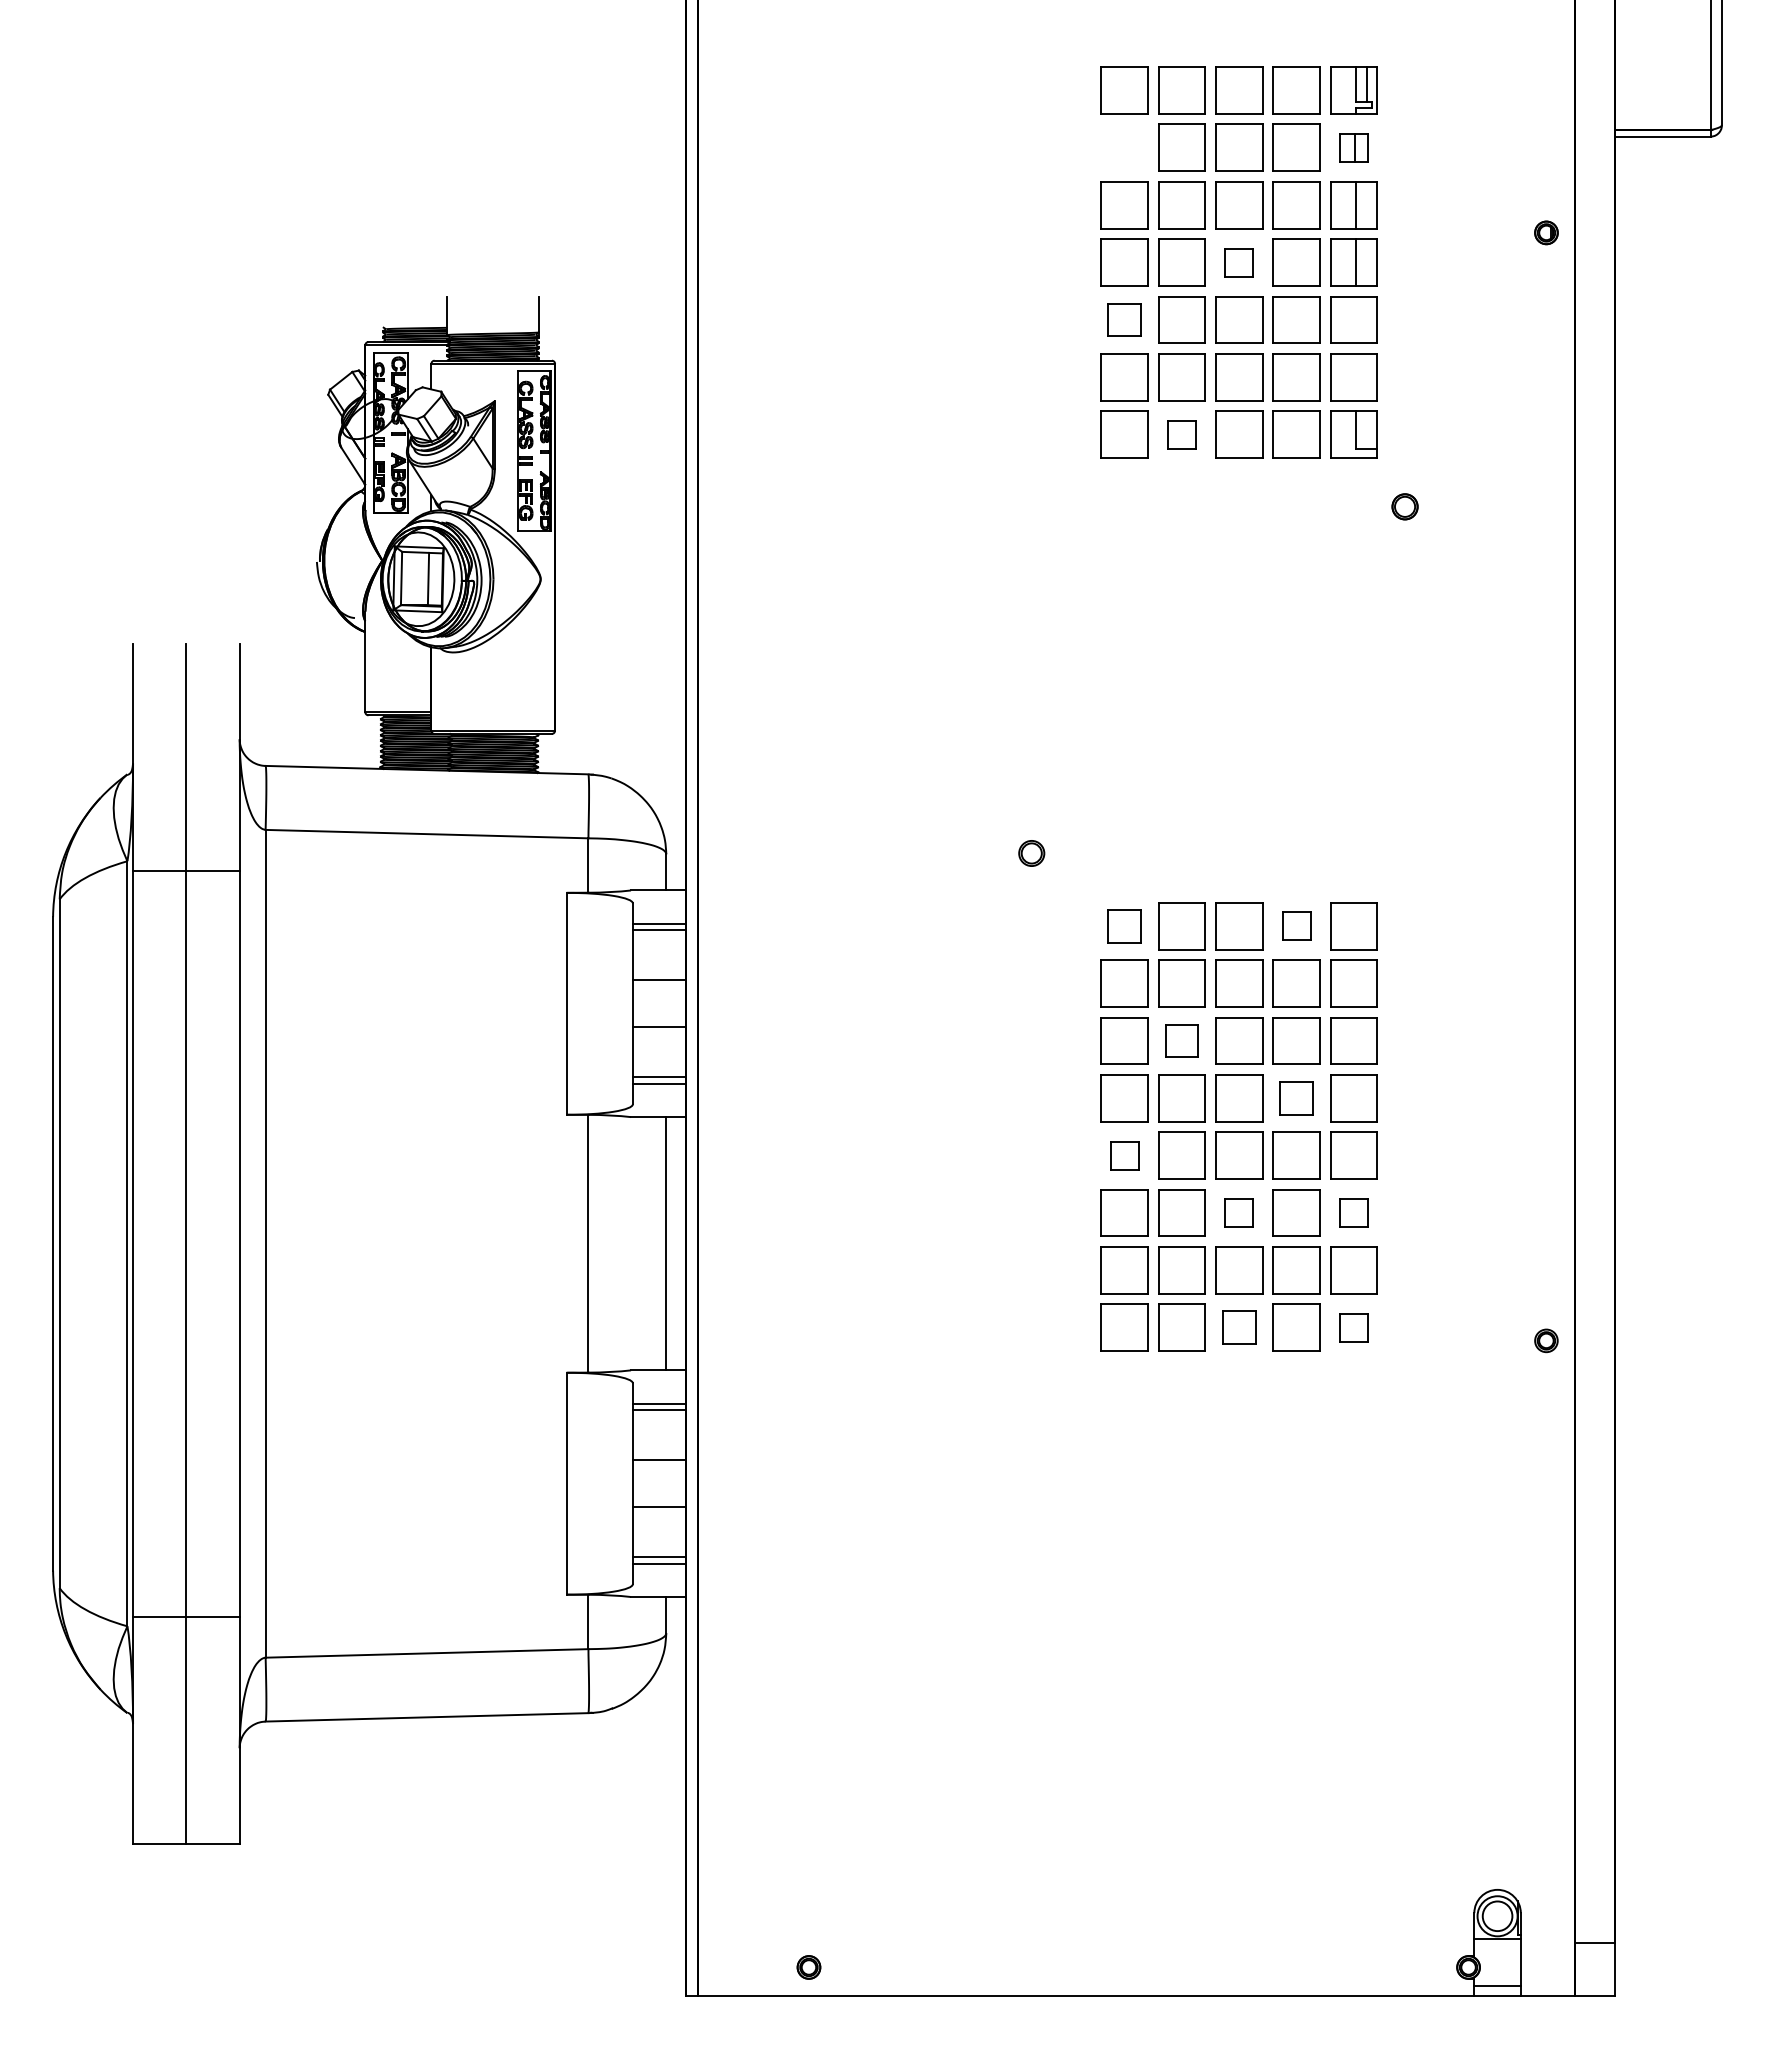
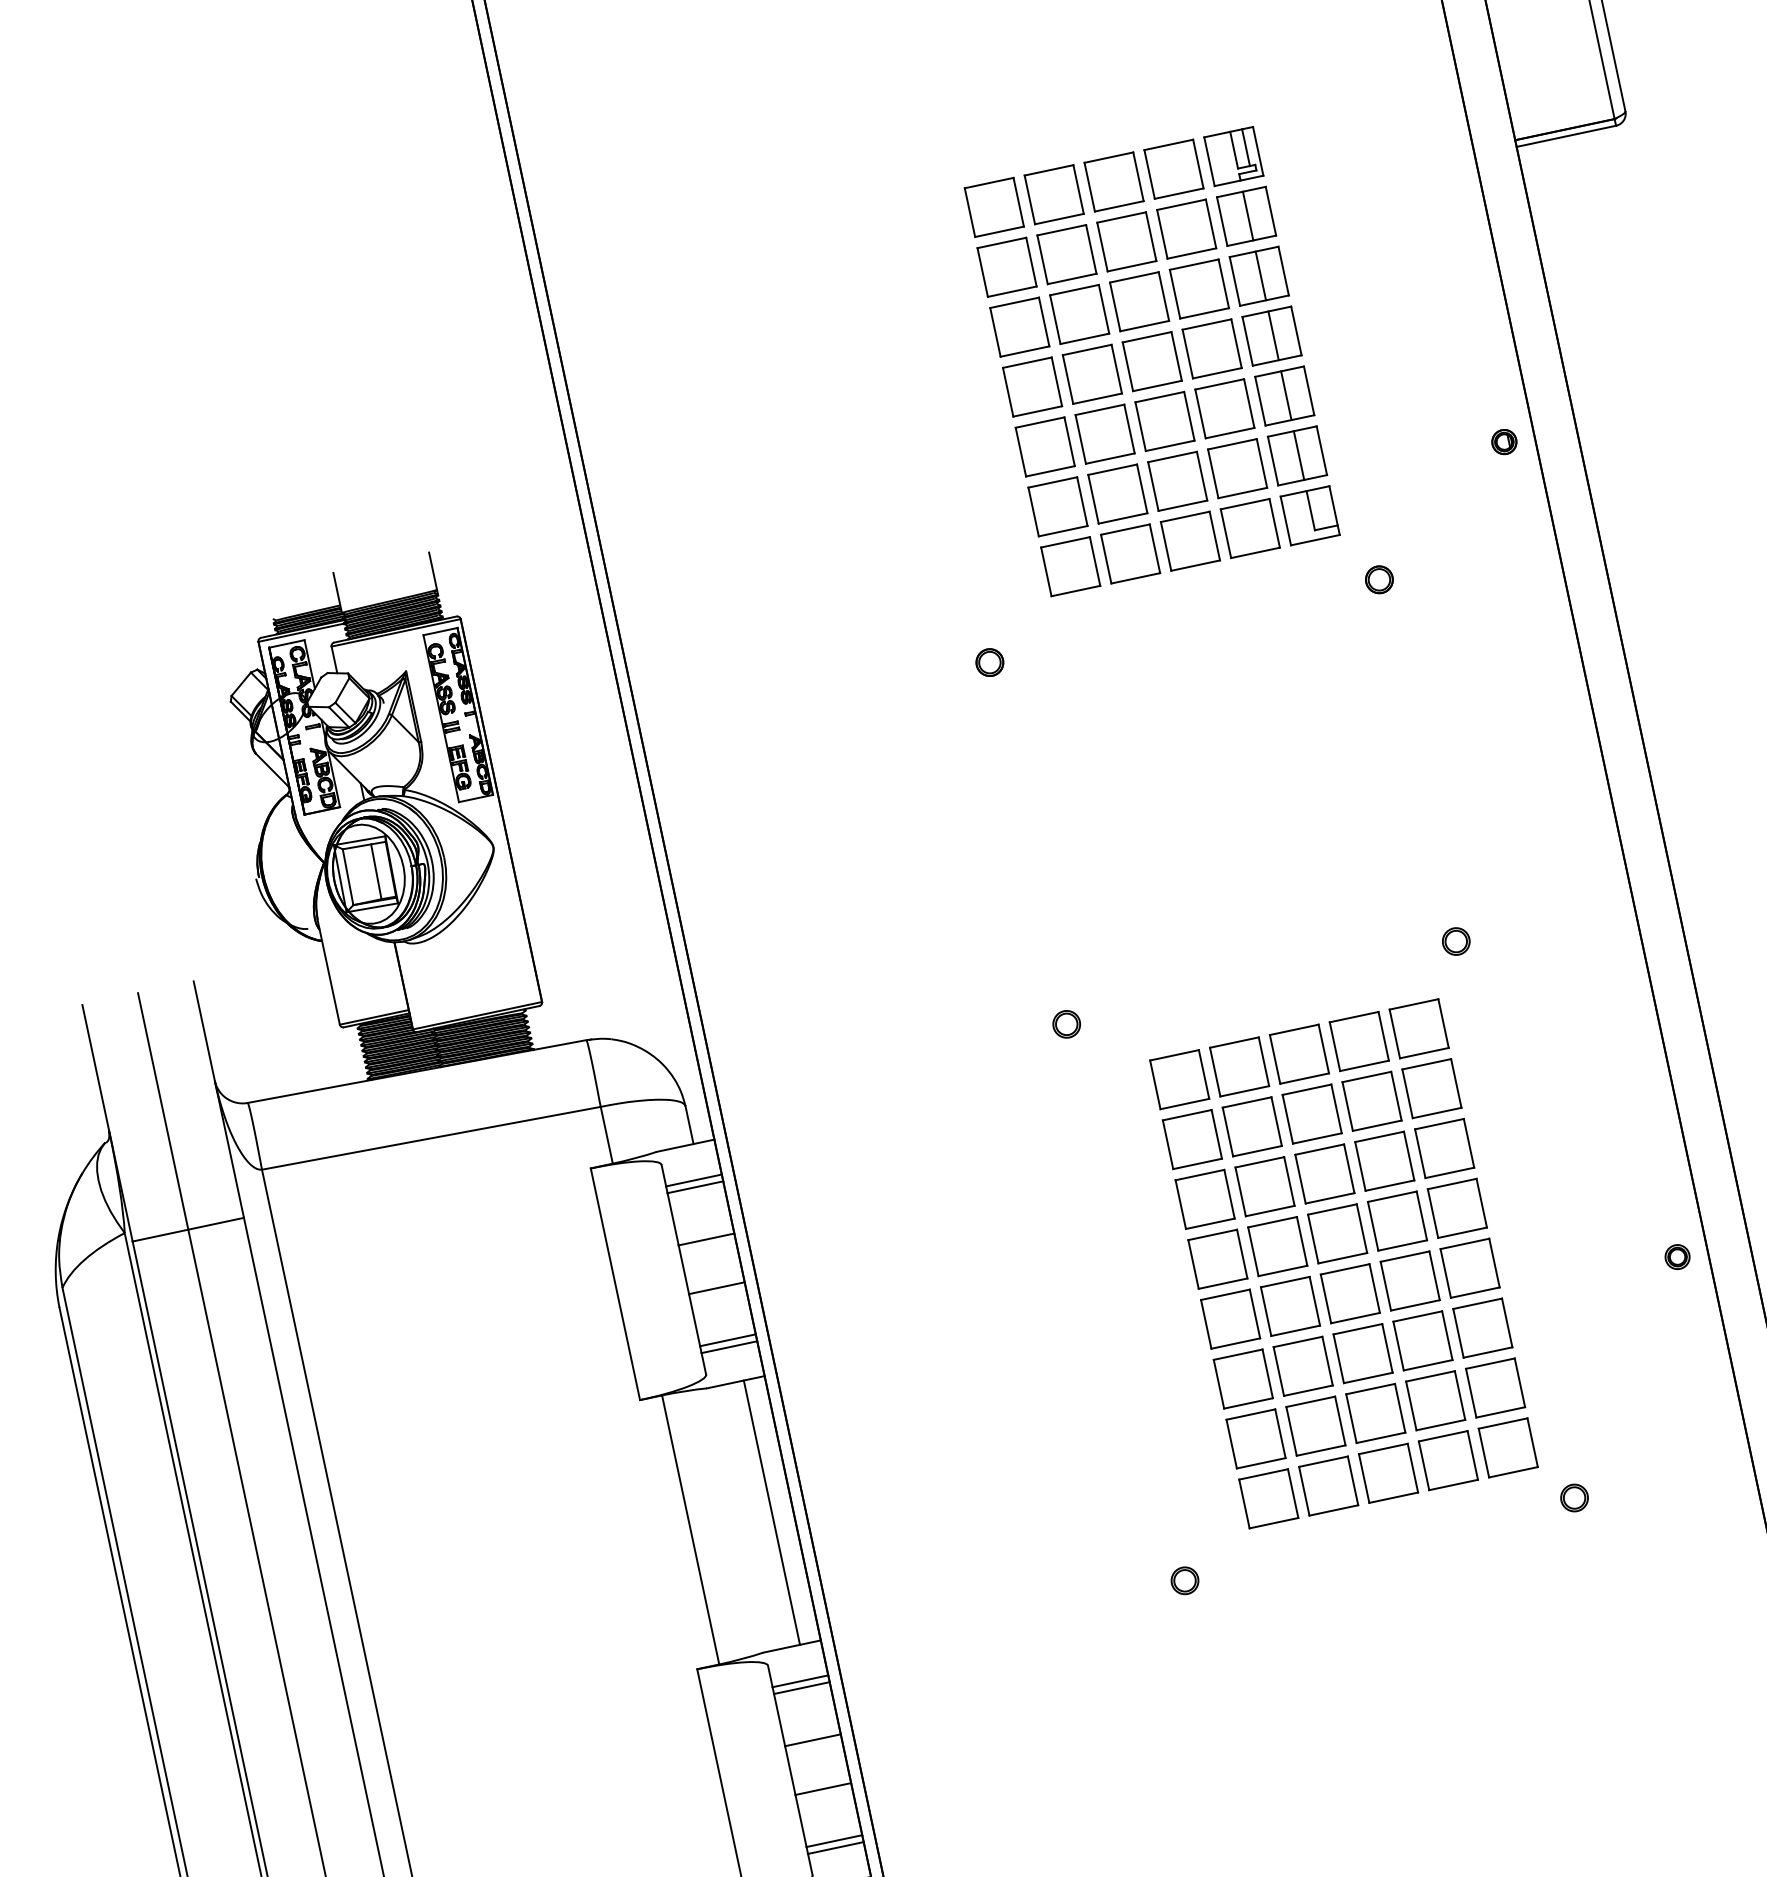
part: (1124, 147) -> (1006, 267), added
part: (1353, 147) -> (1245, 216), size x1.67
part: (1546, 232) -> (1504, 441), moved
part: (1239, 262) -> (1152, 361), size x1.67
part: (1124, 319) -> (1045, 446), size x1.43
line: (1355, 319) -> (1286, 395), added
line: (1355, 376) -> (1298, 454), added
part: (1181, 434) -> (1130, 553), size x1.67
part: (1031, 506) -> (989, 662), added
part: (1404, 853) -> (1455, 941), added
part: (1124, 926) -> (1179, 1079), size x1.43
part: (1296, 926) -> (1359, 1041), size x1.67
part: (1181, 1040) -> (1264, 1186), size x1.43
part: (1296, 1098) -> (1397, 1221), size x1.43
part: (1124, 1155) -> (1230, 1318), size x1.67
part: (1239, 1212) -> (1363, 1352), size x1.67
part: (1353, 1212) -> (1482, 1327), size x1.67
part: (1239, 1327) -> (1388, 1472), size x1.43
part: (1353, 1327) -> (1507, 1447), size x1.67
part: (1546, 1340) -> (1677, 1256), moved
part: (1031, 1386) -> (1184, 1580), added
part: (1404, 1386) -> (1573, 1497), added

